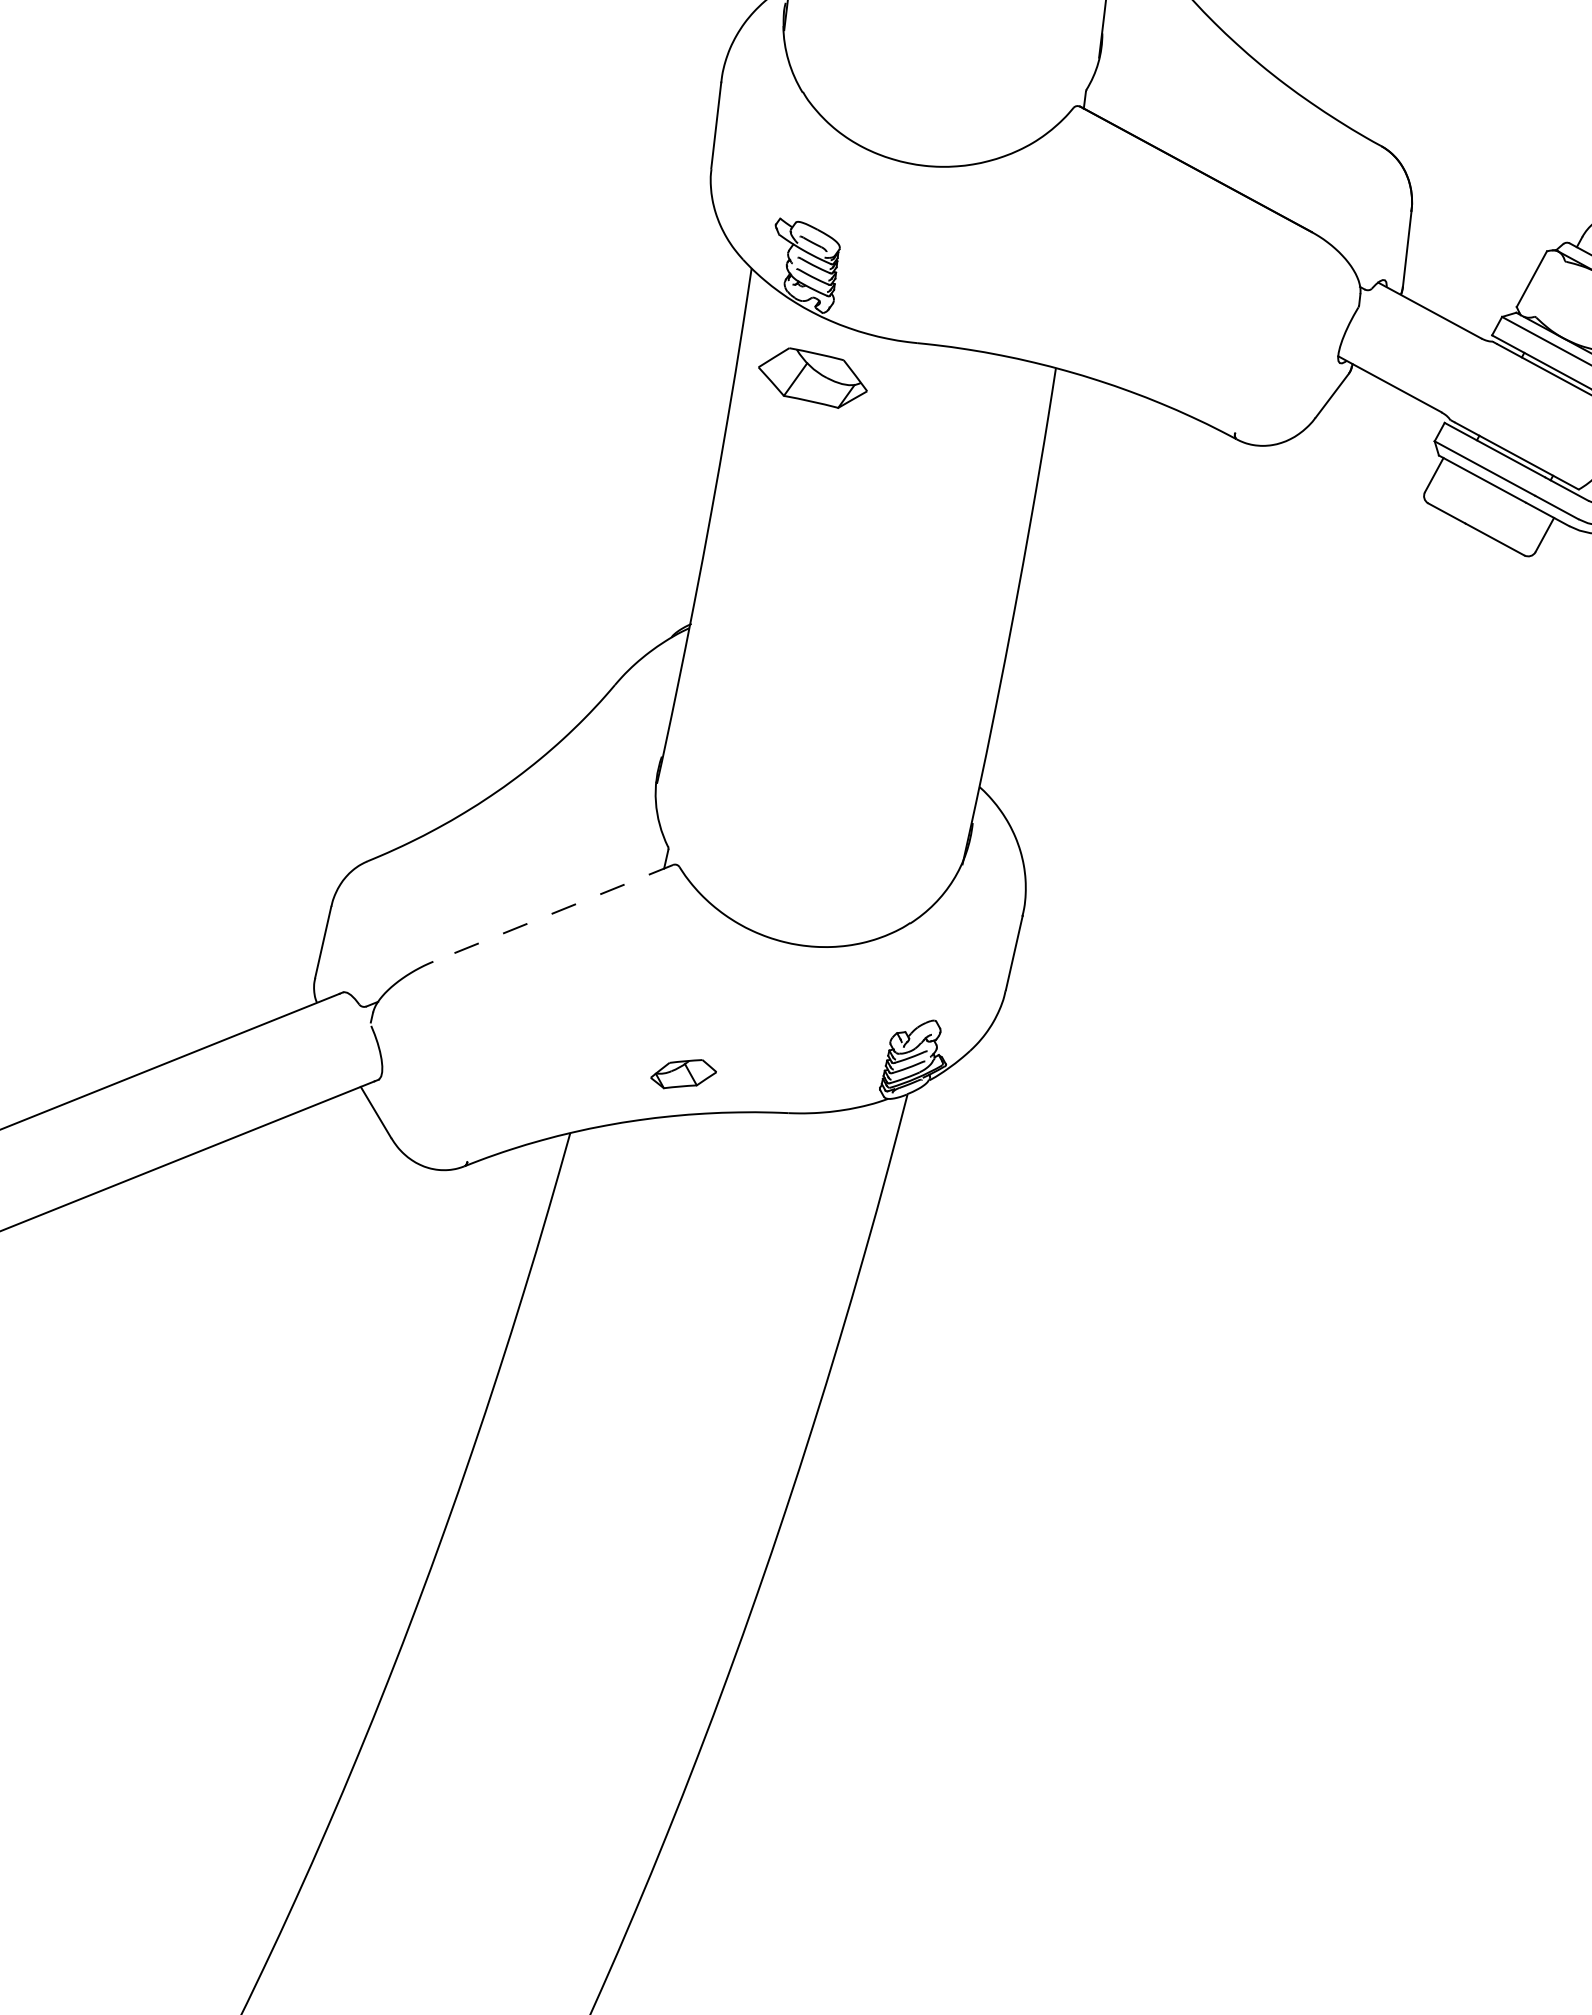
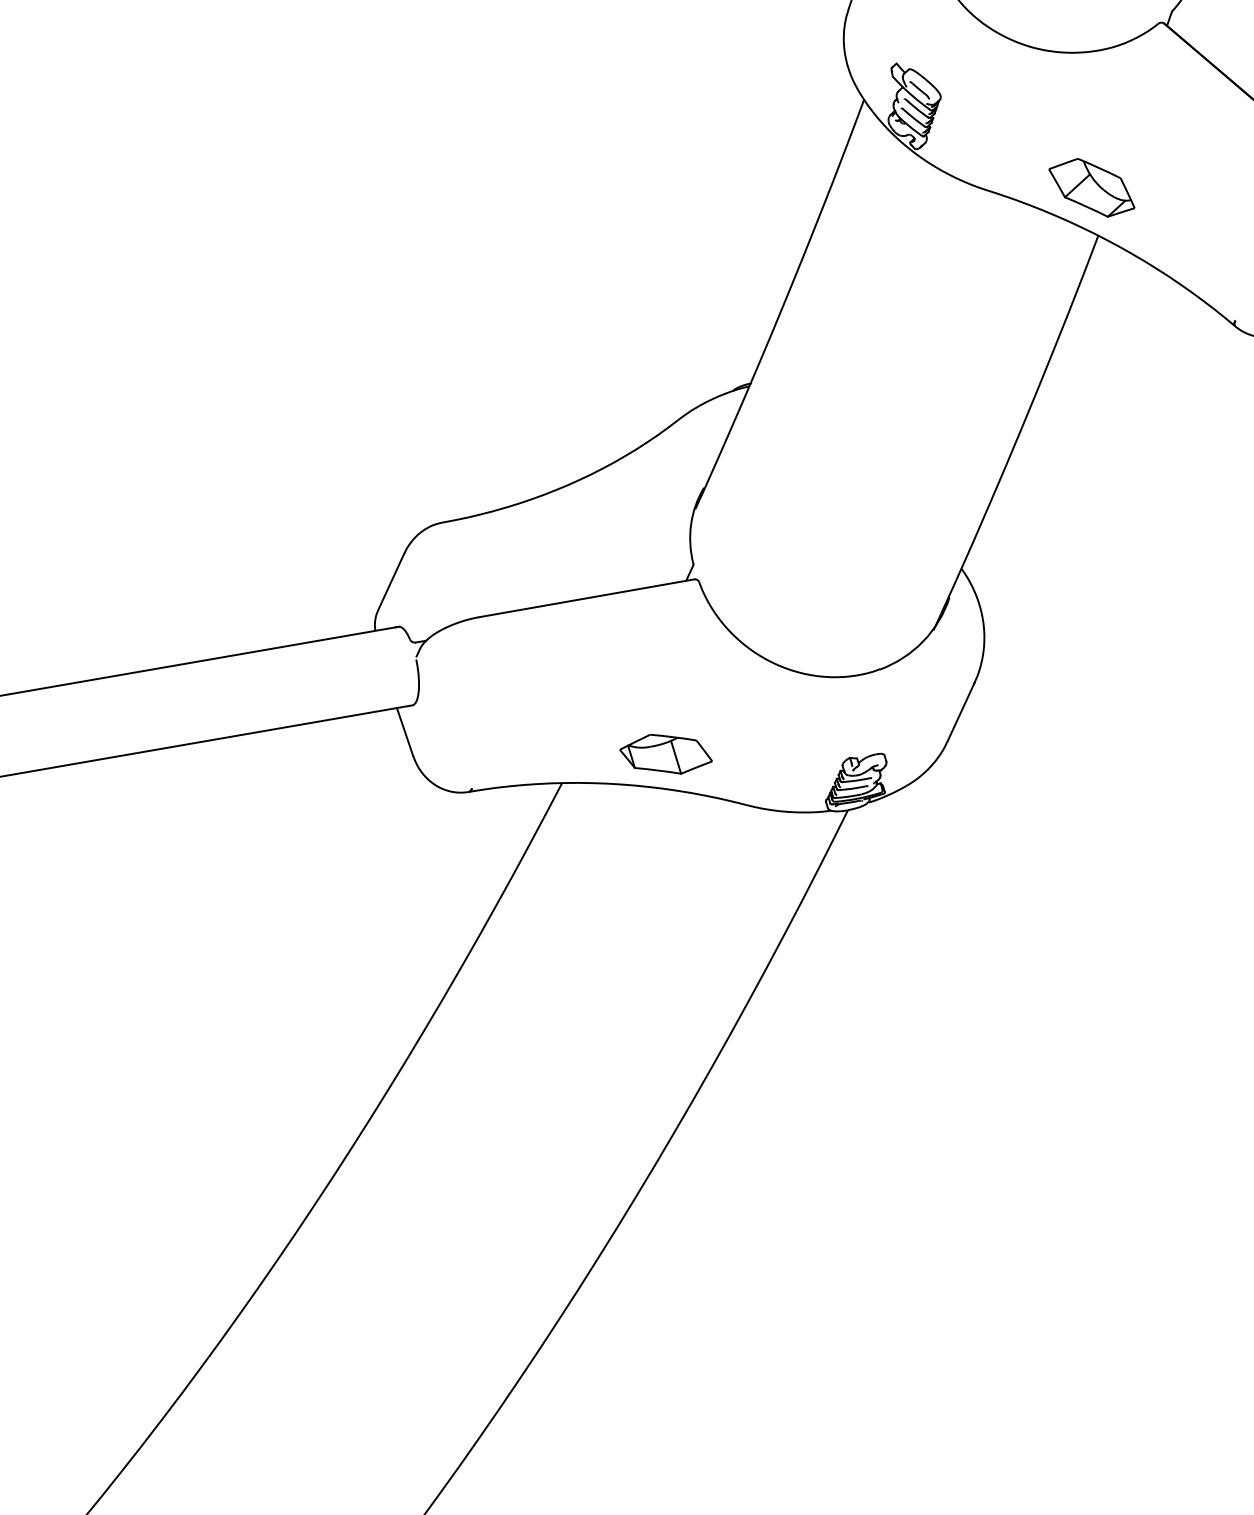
part: (812, 377) -> (1091, 187), moved
line: (552, 913) -> (585, 598), dashed -> solid
part: (683, 1073) -> (666, 753), size x1.67

